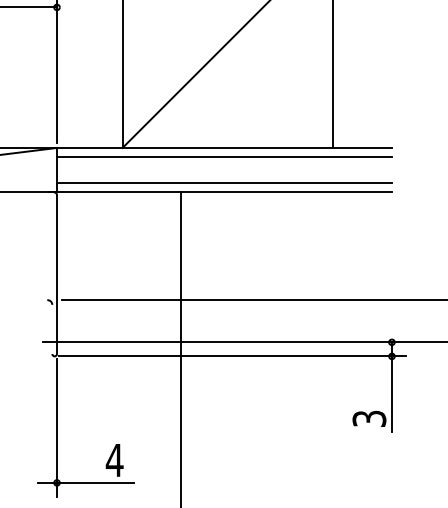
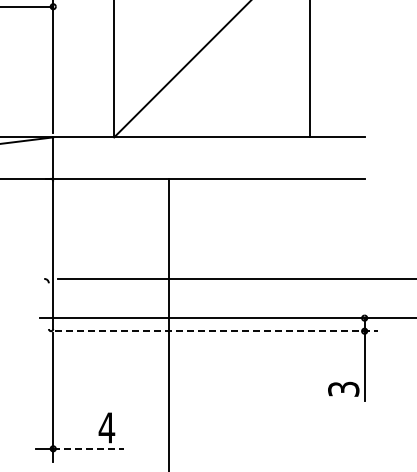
line: (224, 157) -> (208, 146), removed
line: (224, 183) -> (208, 170), removed
line: (233, 356) -> (217, 331), solid -> dashed
line: (94, 482) -> (88, 448), solid -> dashed

